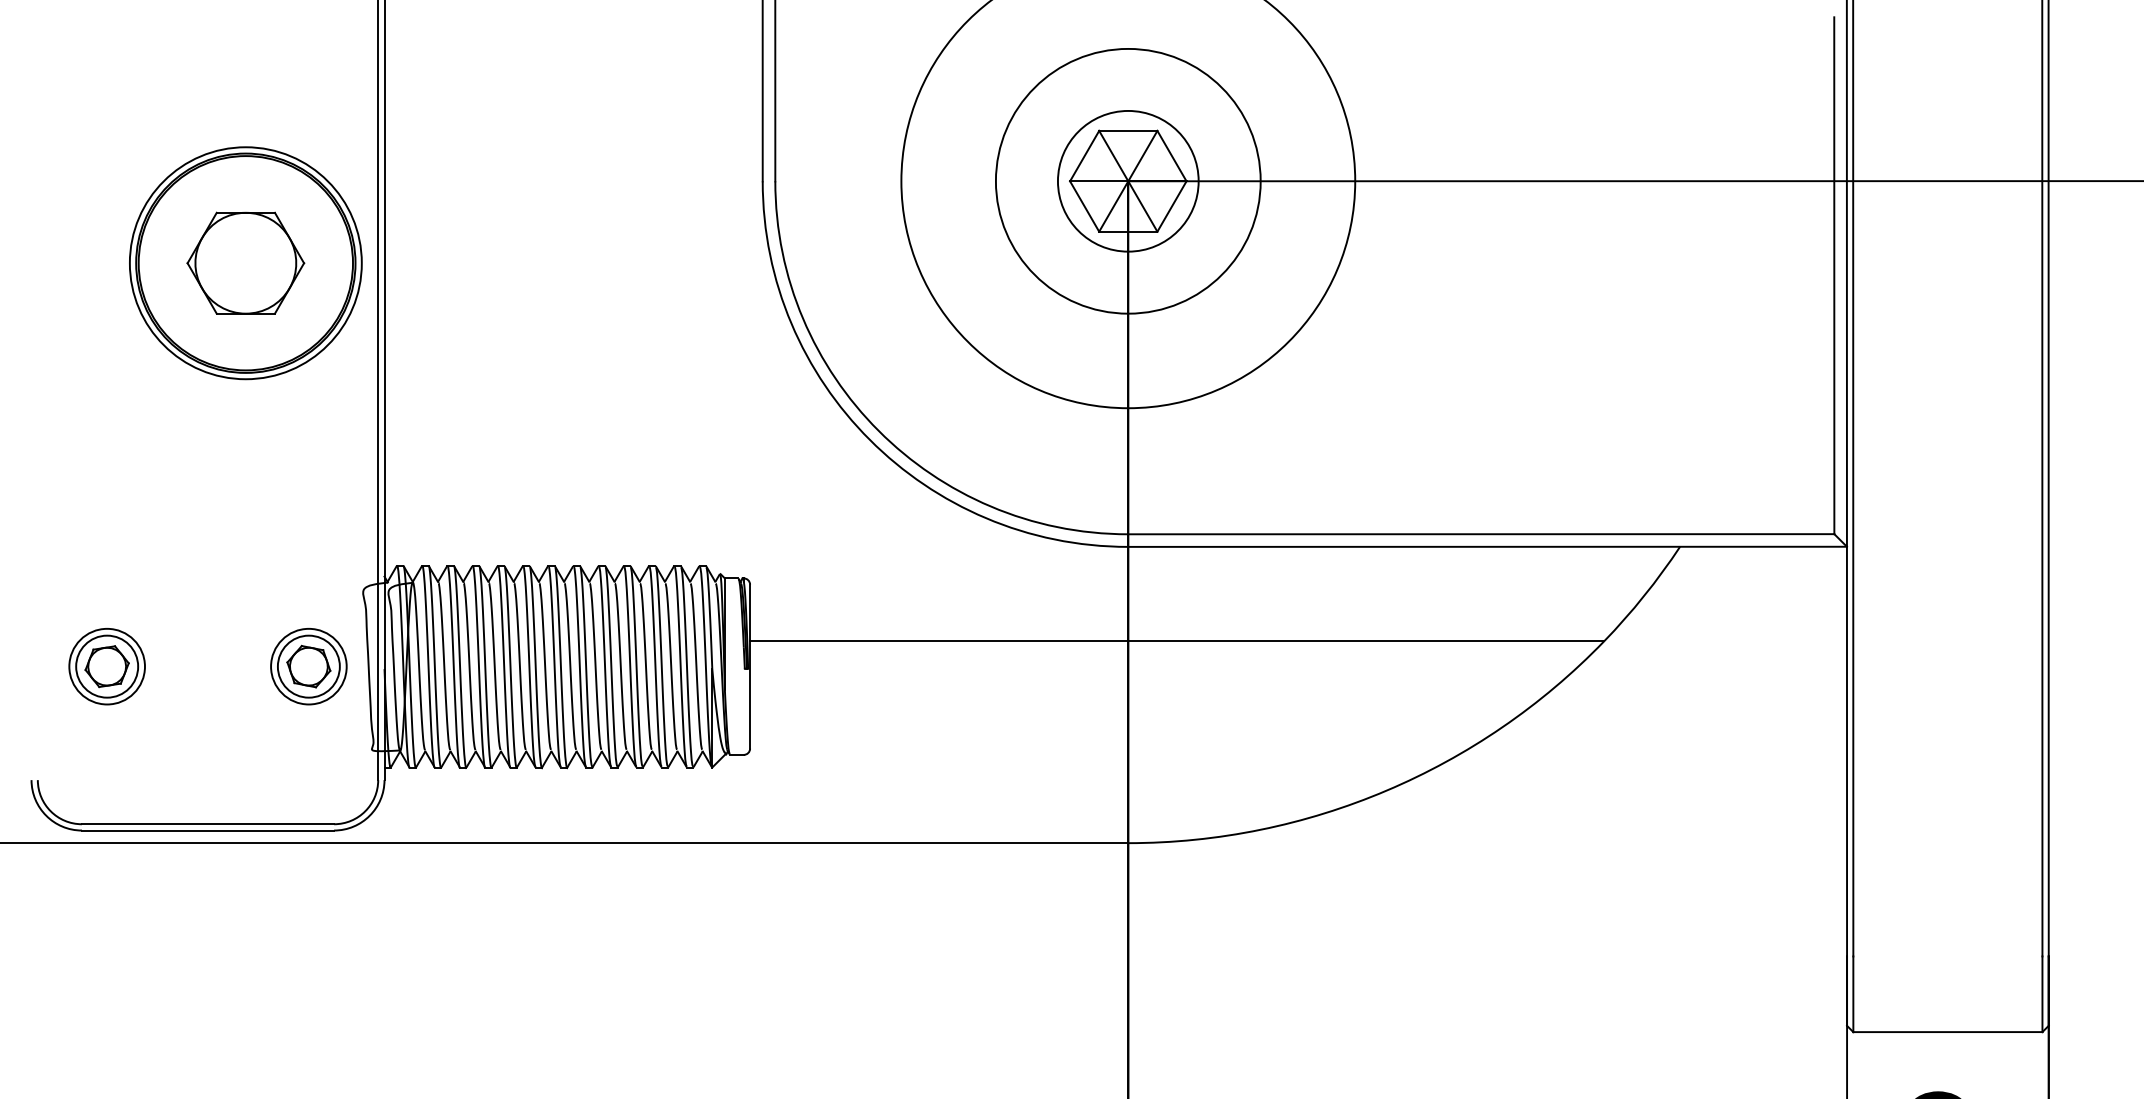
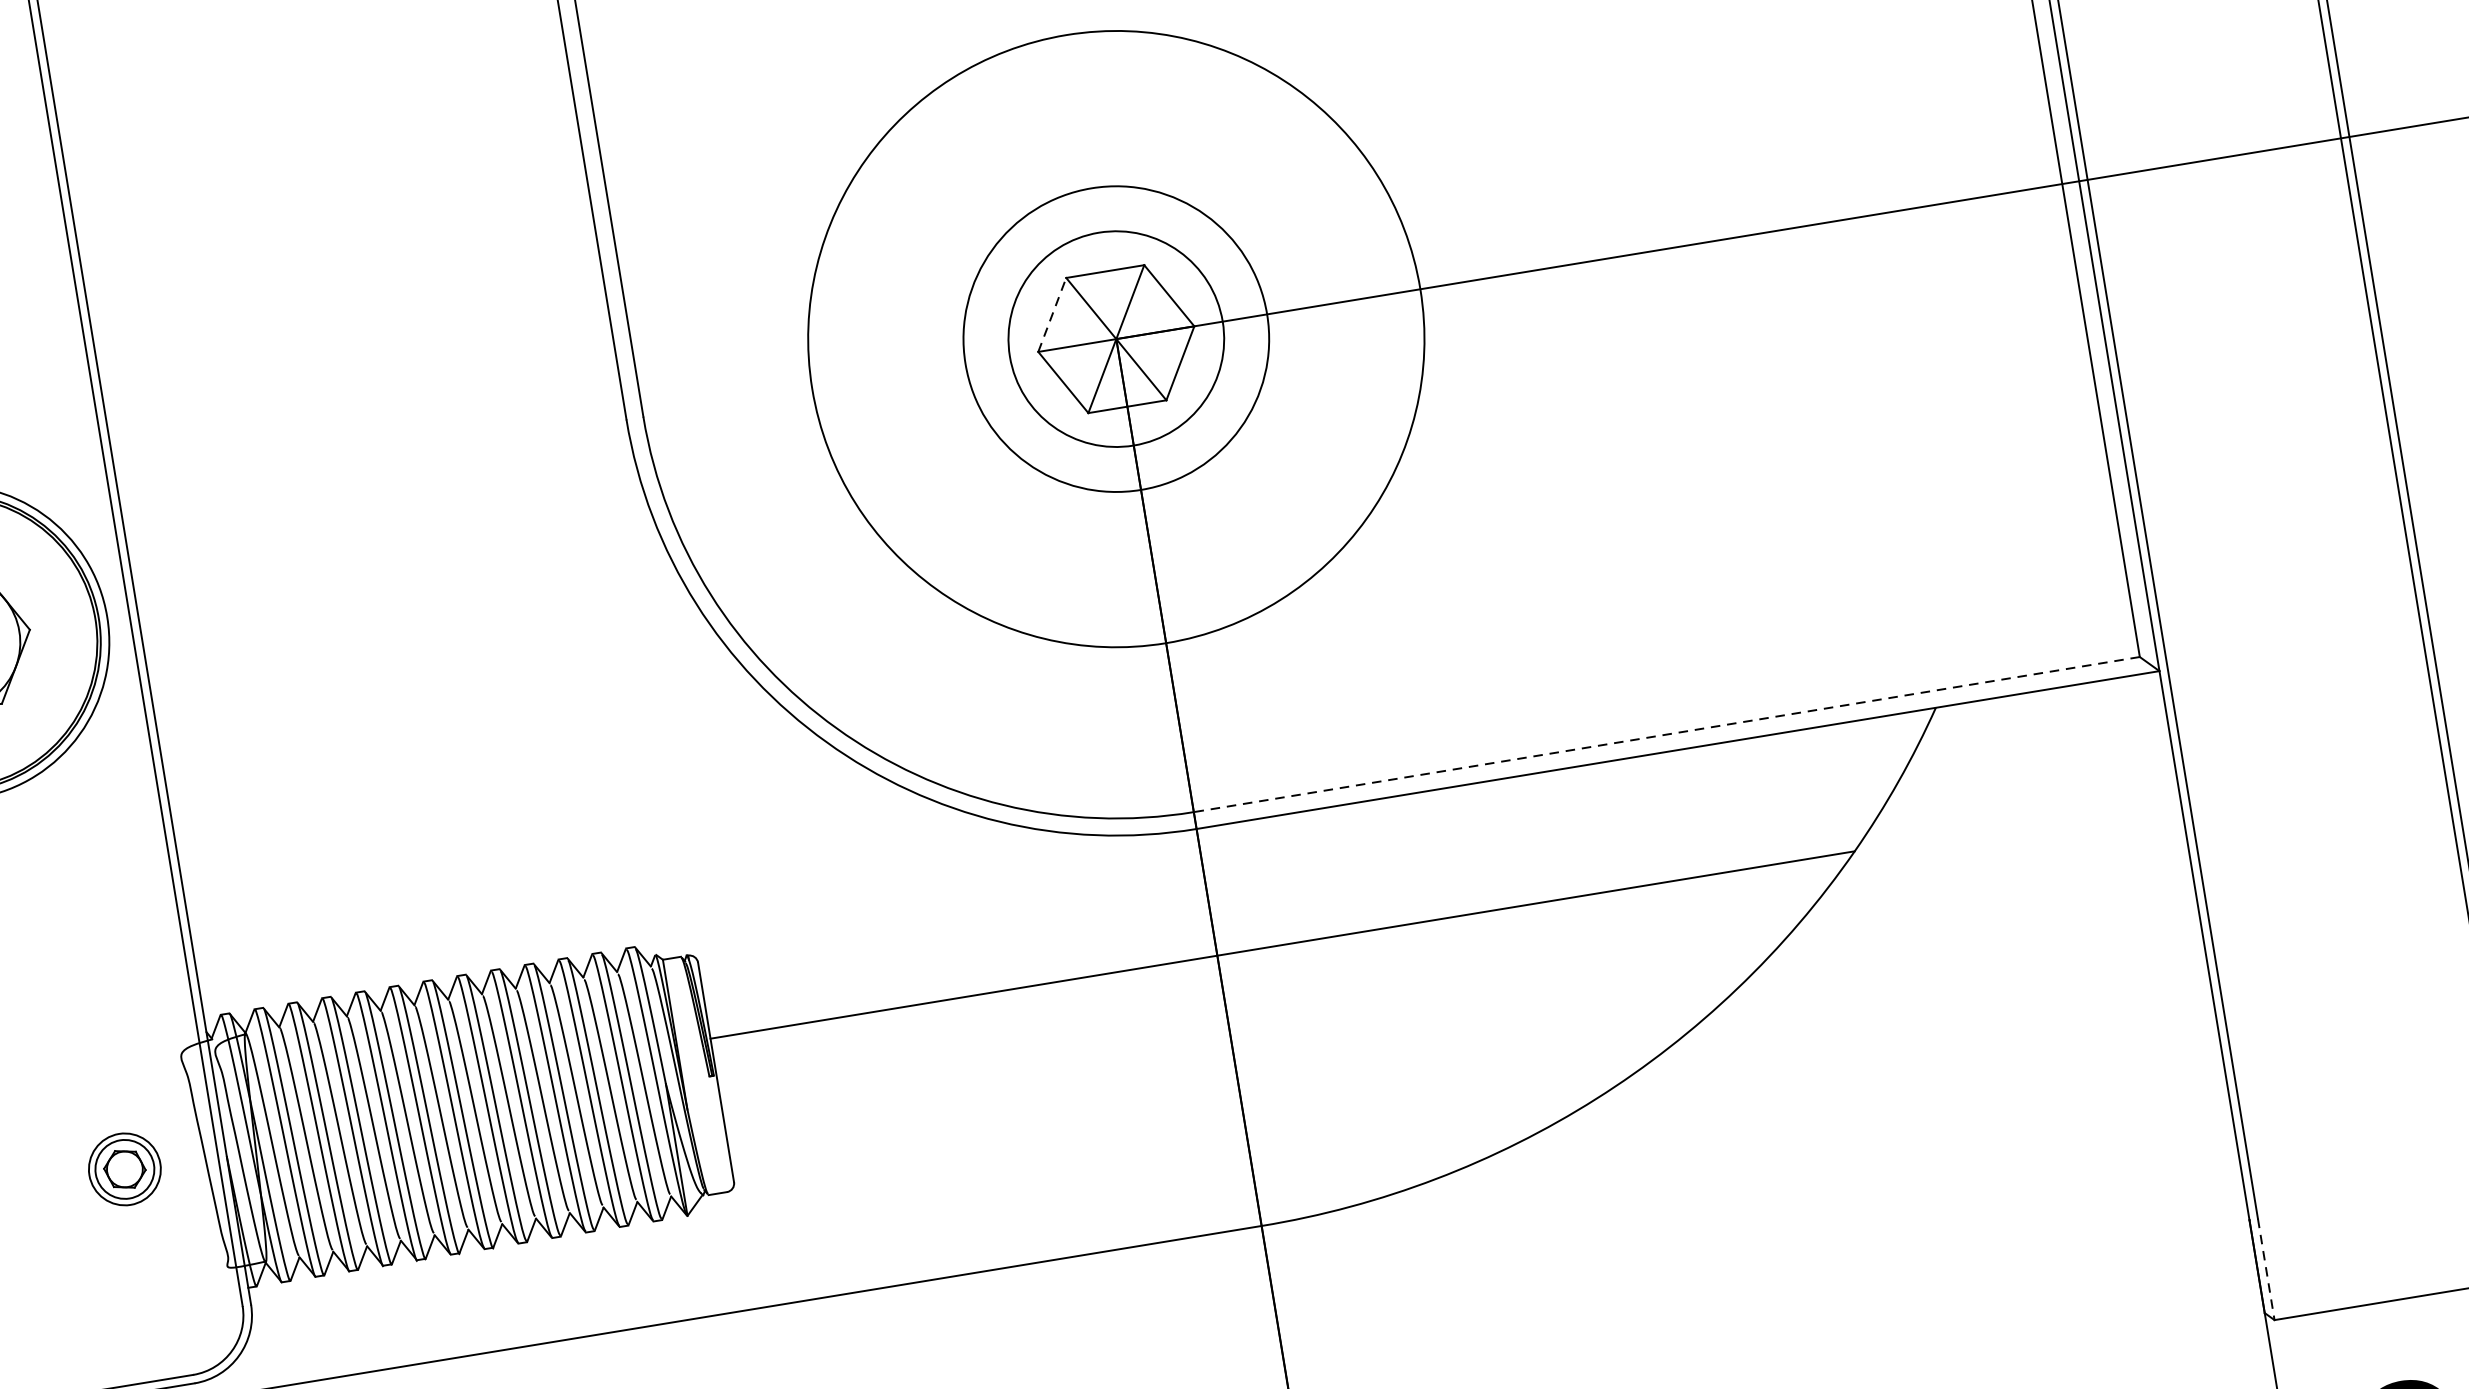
line: (1084, 155) -> (1051, 314), solid -> dashed
circle: (1127, 180) -> (1115, 338), size x0.6
circle: (1127, 180) -> (1115, 338), size x1.6
line: (1481, 534) -> (1667, 734), solid -> dashed
part: (308, 666) -> (124, 1169), size x0.7
line: (1853, 994) -> (2266, 1269), solid -> dashed

